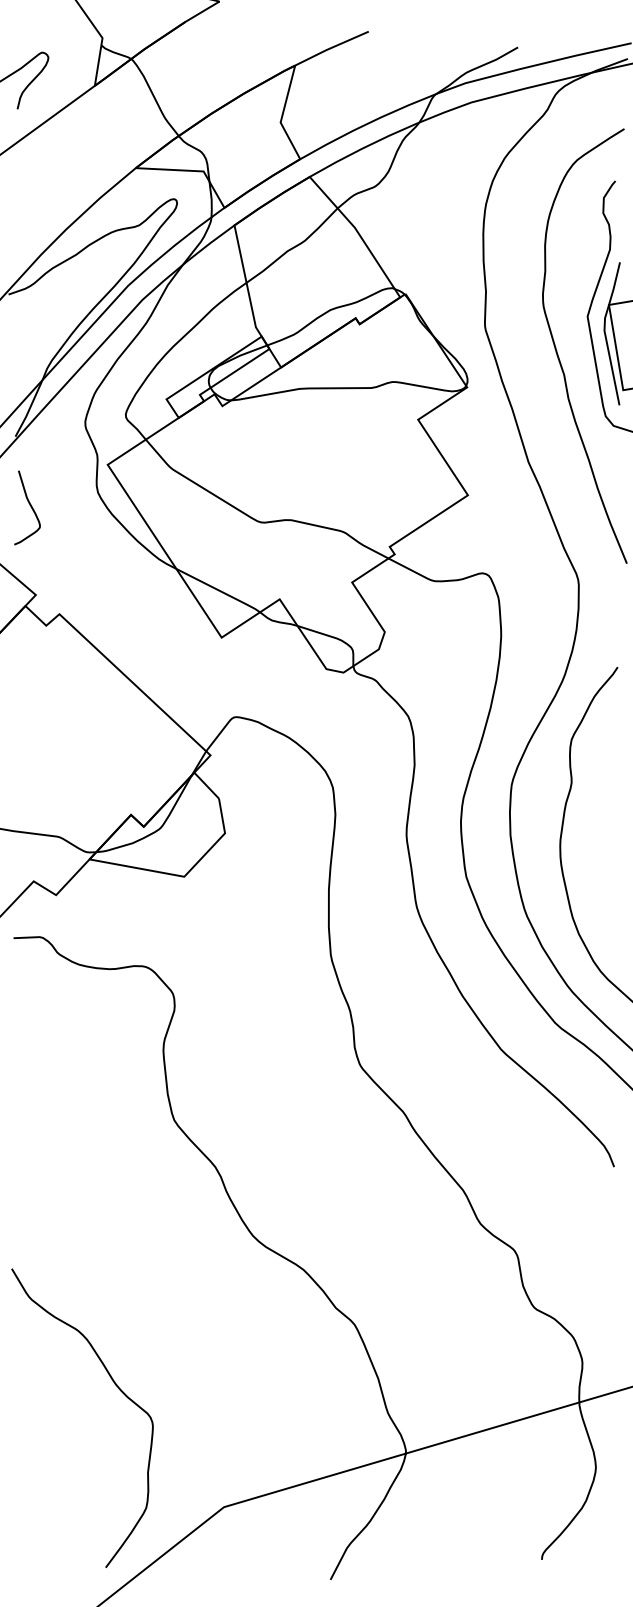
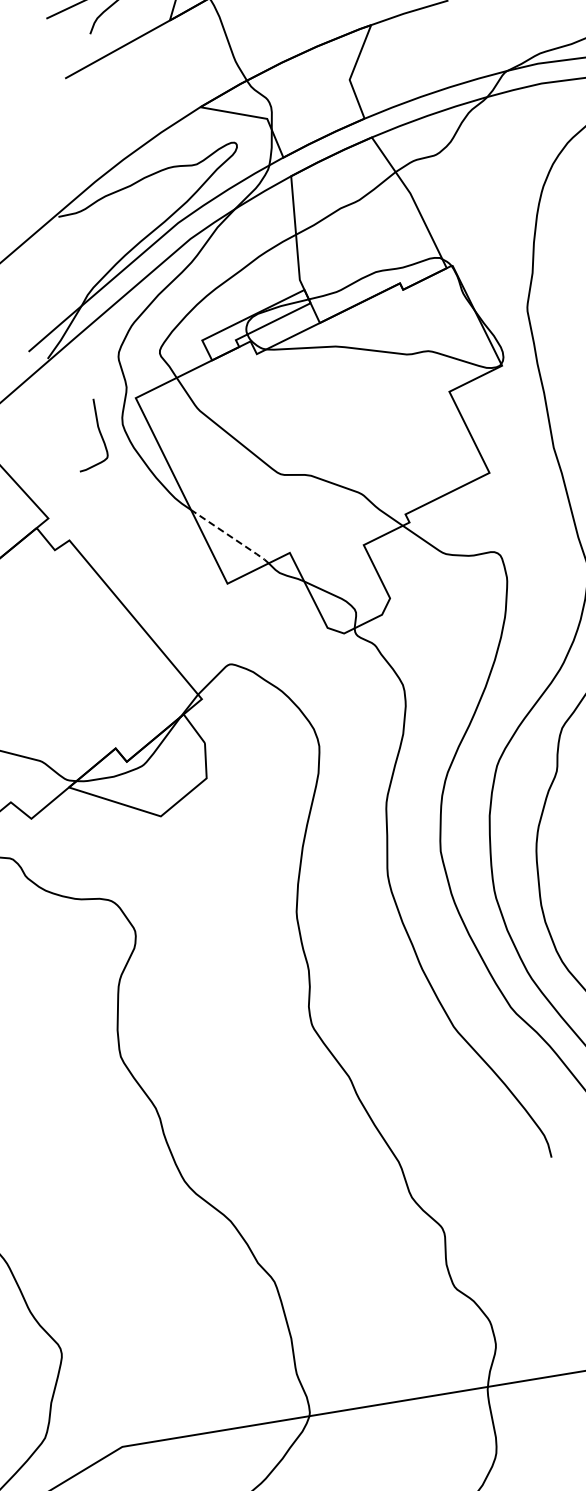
curve: (29, 505) -> (99, 434), moved
line: (219, 590) -> (231, 536), solid -> dashed

